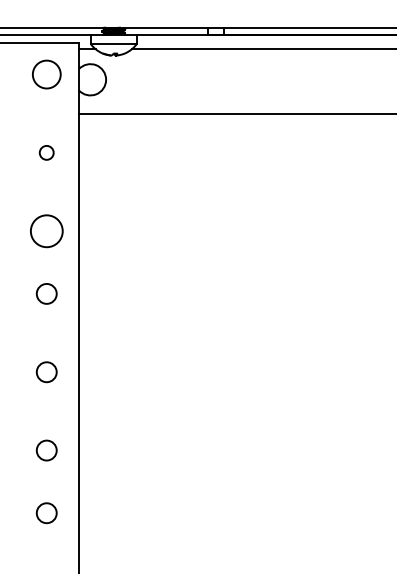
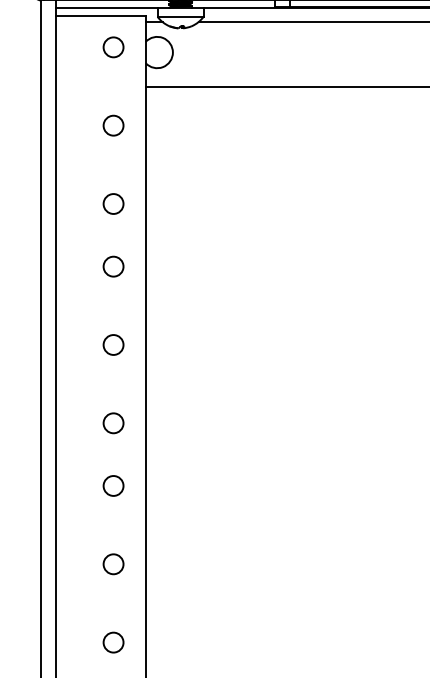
circle: (46, 74) -> (113, 47), size x0.71
circle: (46, 152) -> (113, 125), size x1.43
circle: (46, 230) -> (113, 203), size x0.62

